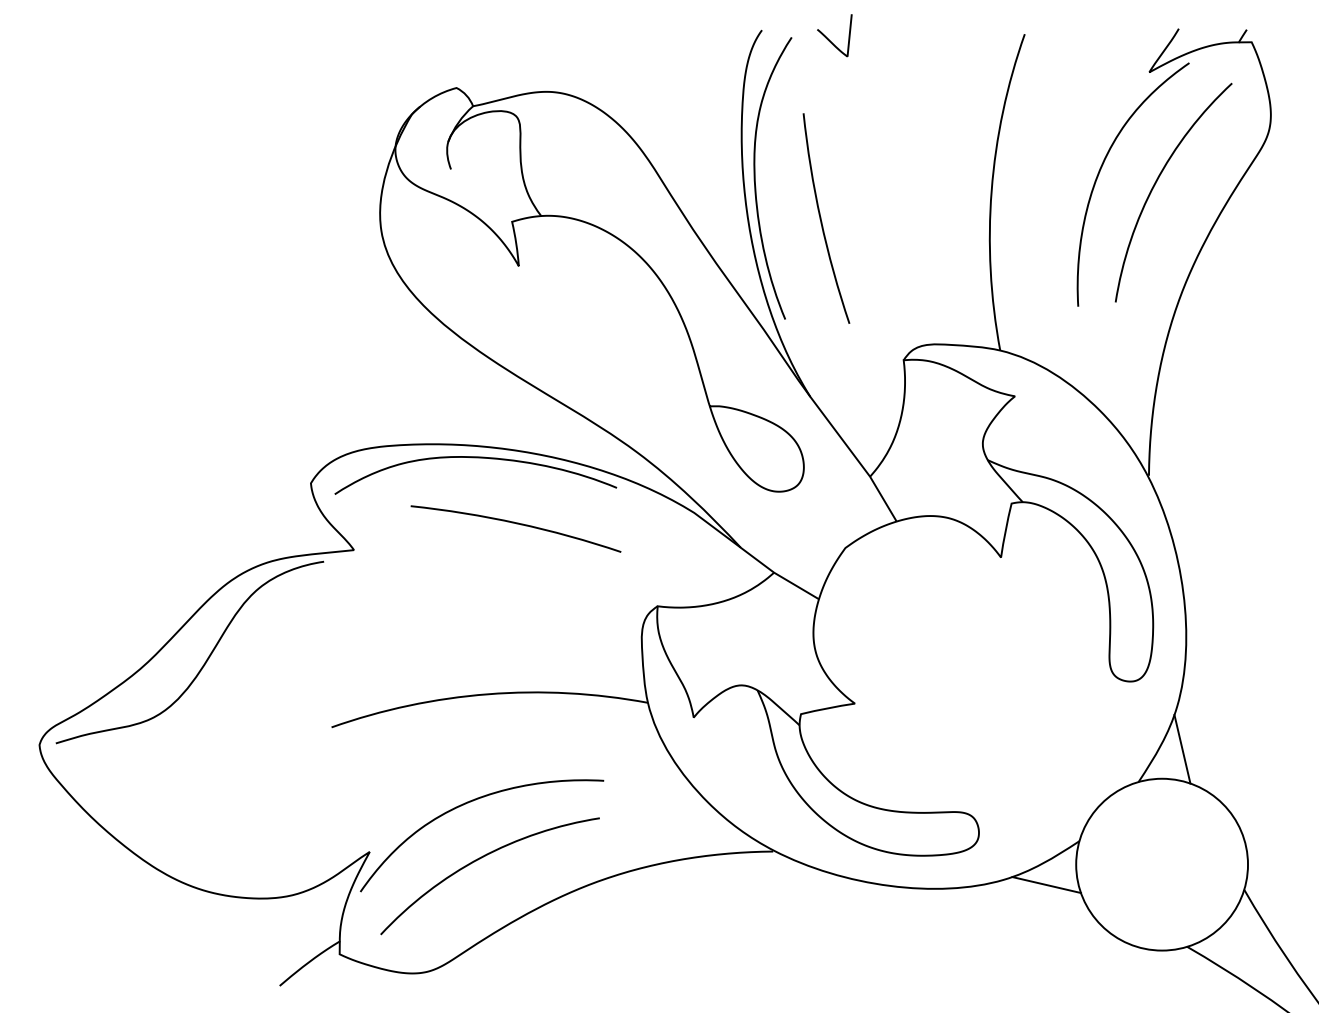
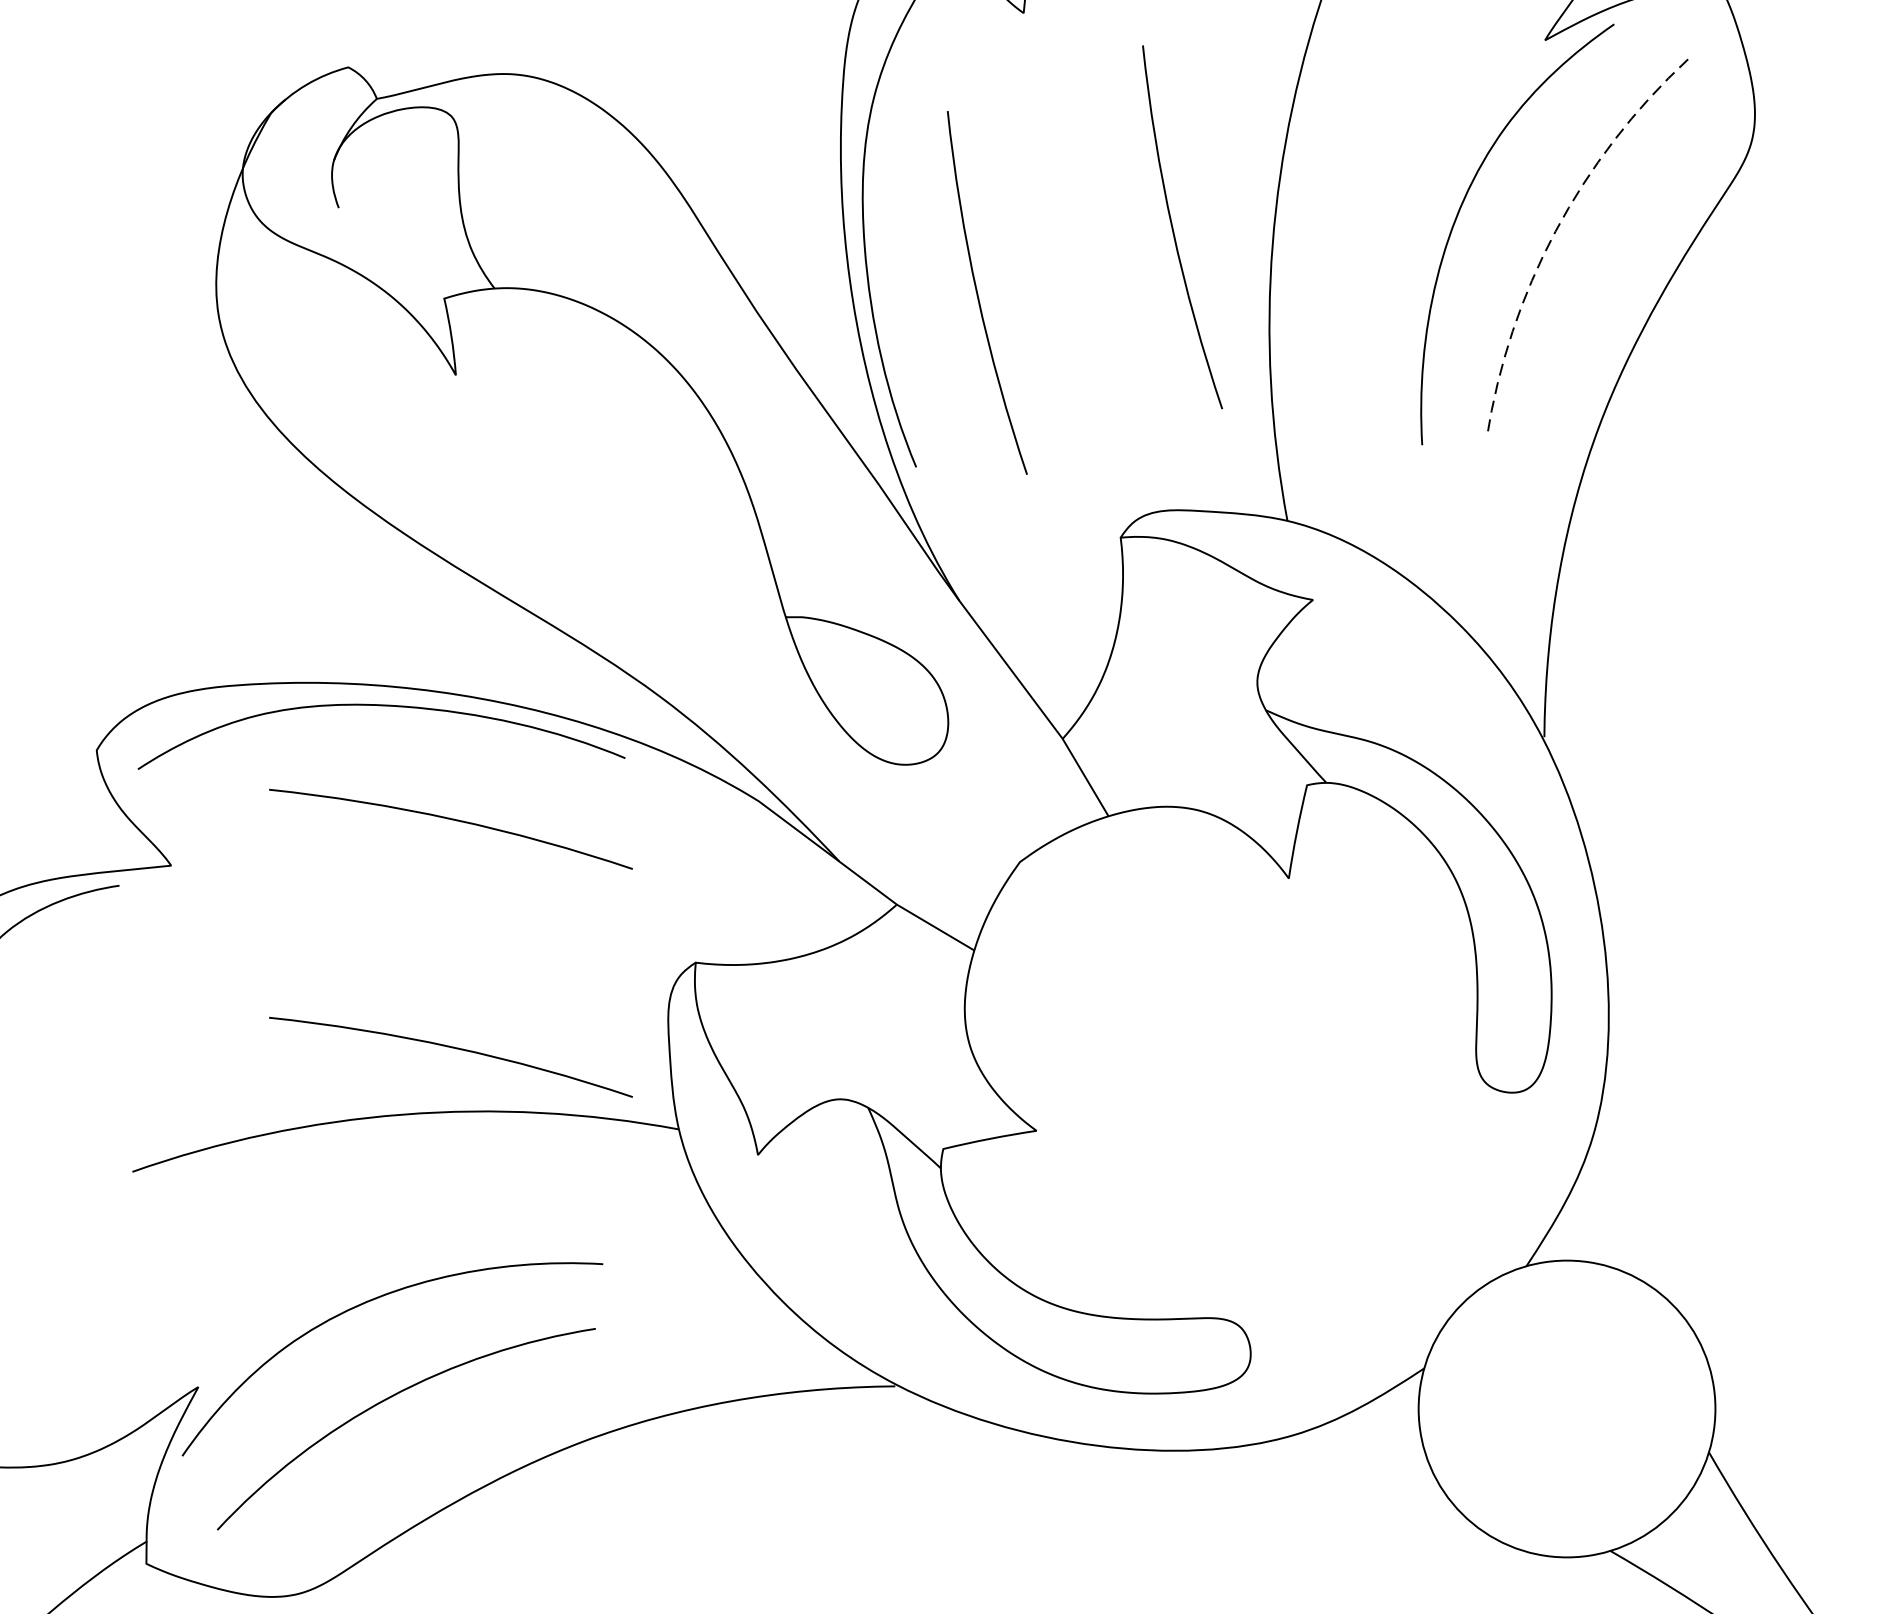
arc: (934, 180) -> (1173, 227), added
arc: (1155, 183) -> (1555, 232), solid -> dashed
arc: (516, 656) -> (451, 1049), added
line: (1182, 748) -> (1602, 1208), removed
line: (1046, 885) -> (1367, 1444), removed

